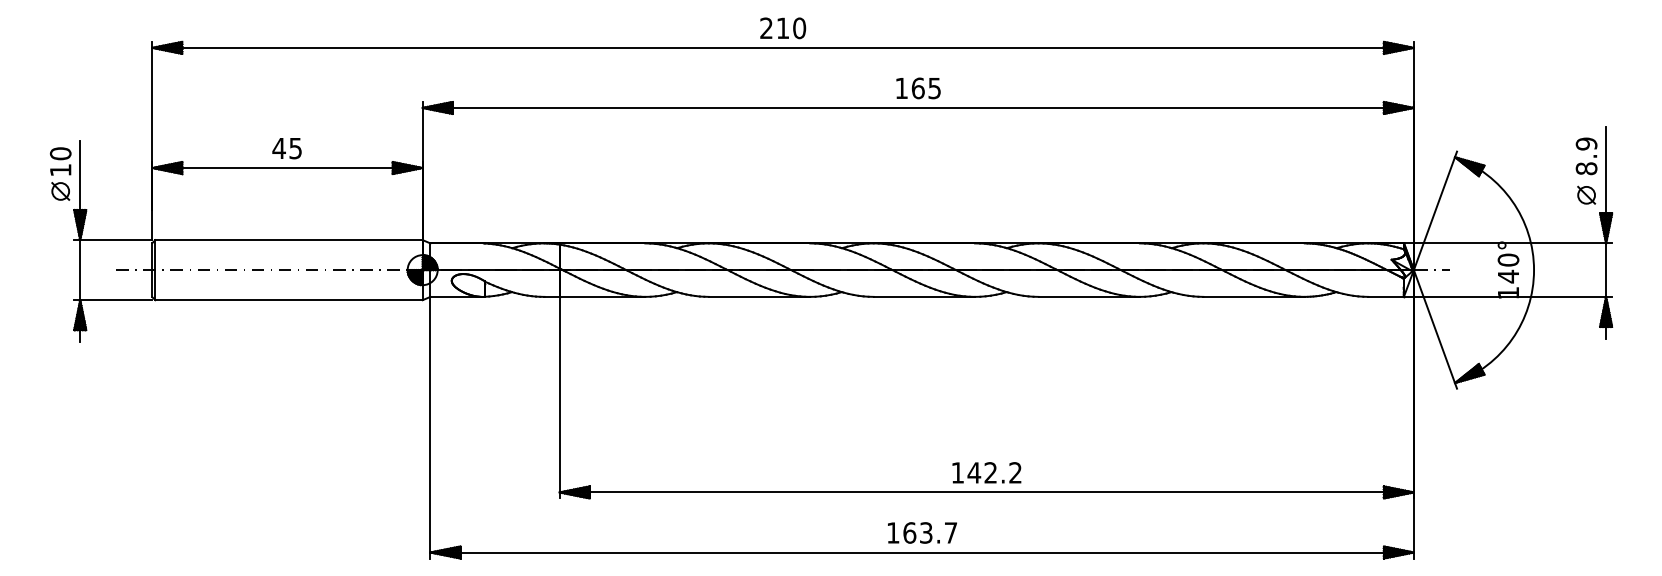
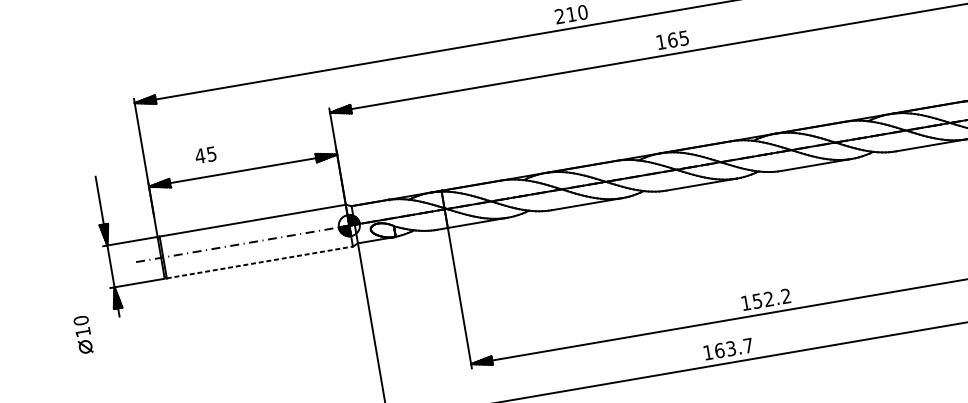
text: (286, 148) -> (205, 155), moved
part: (60, 173) -> (83, 334), moved
line: (289, 300) -> (260, 262), solid -> dashed
text: (974, 472) -> (757, 300), 142.2 -> 152.2

